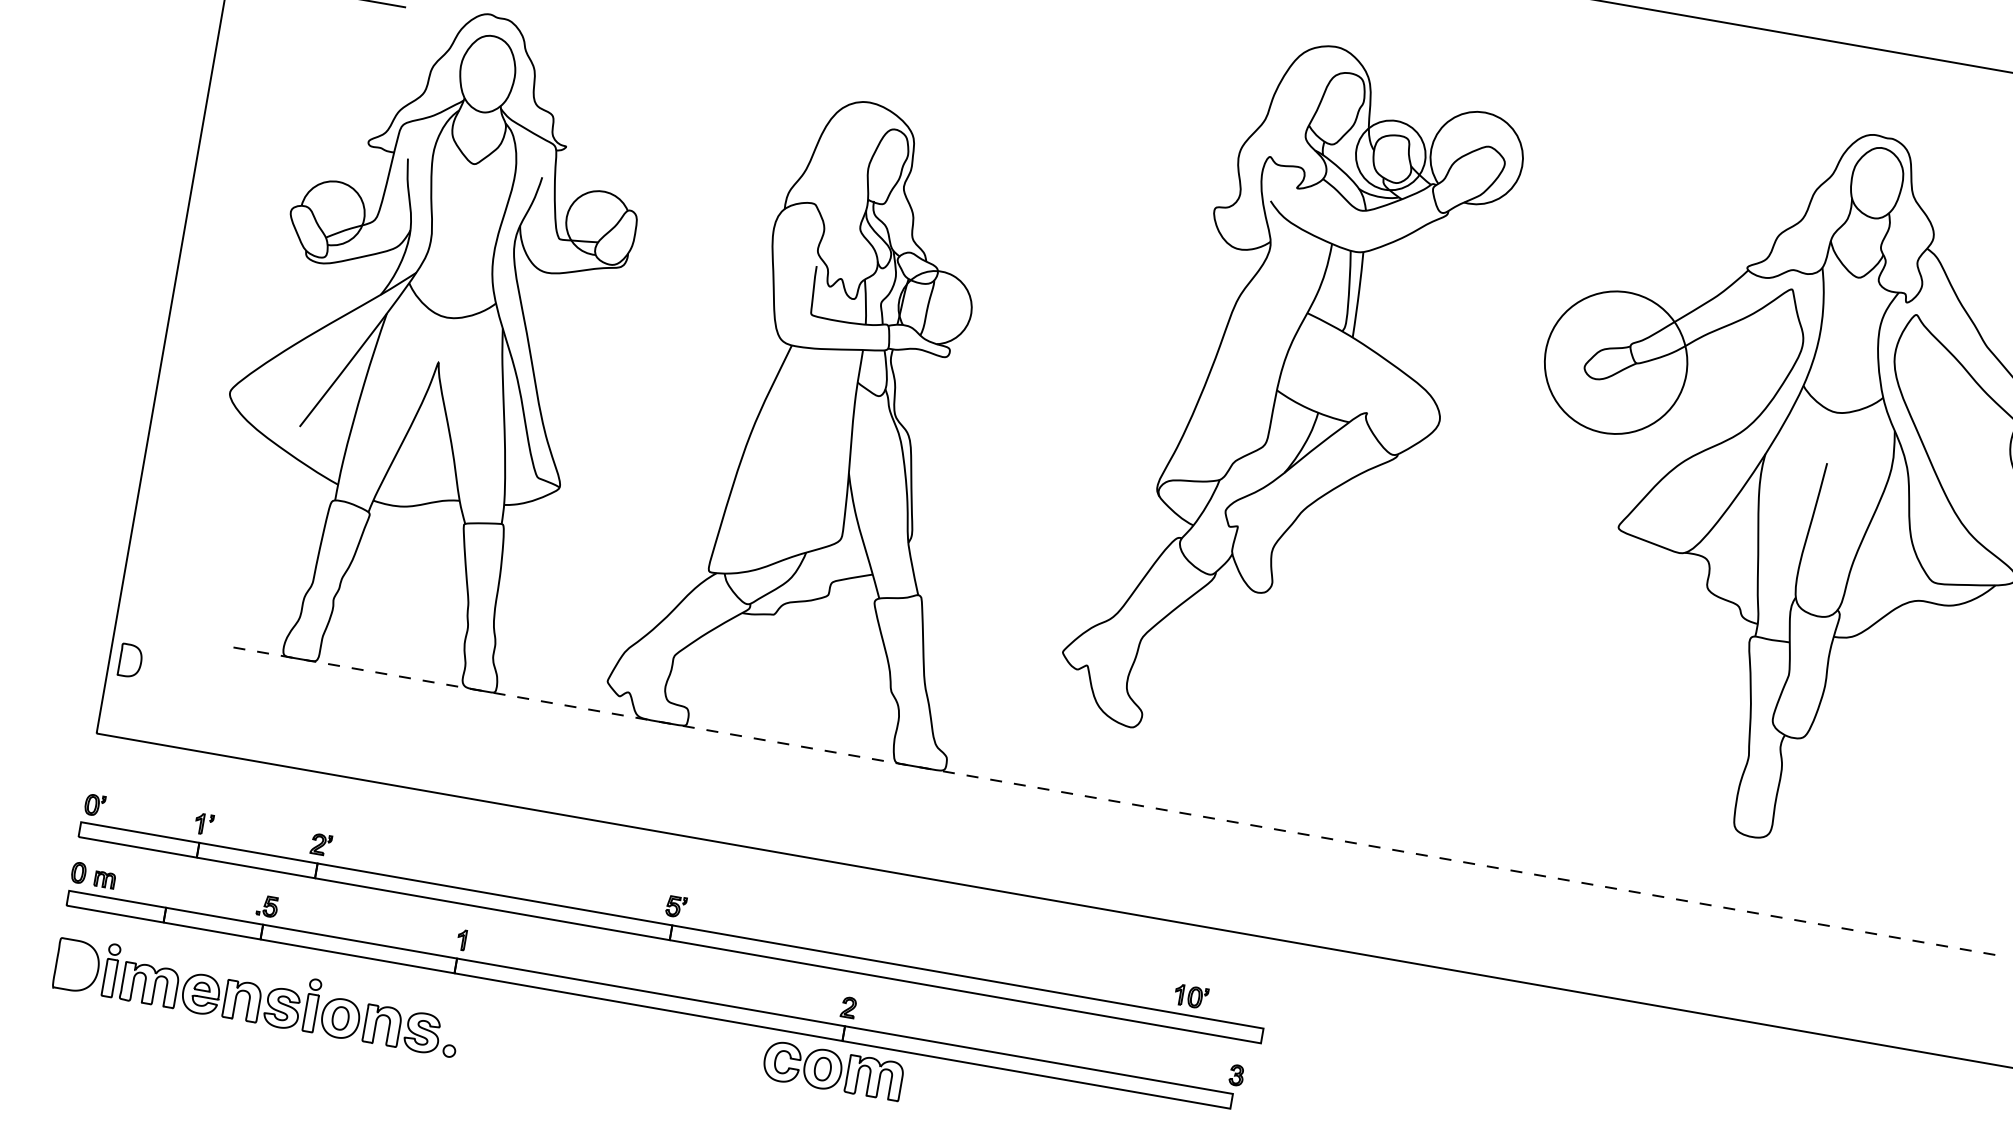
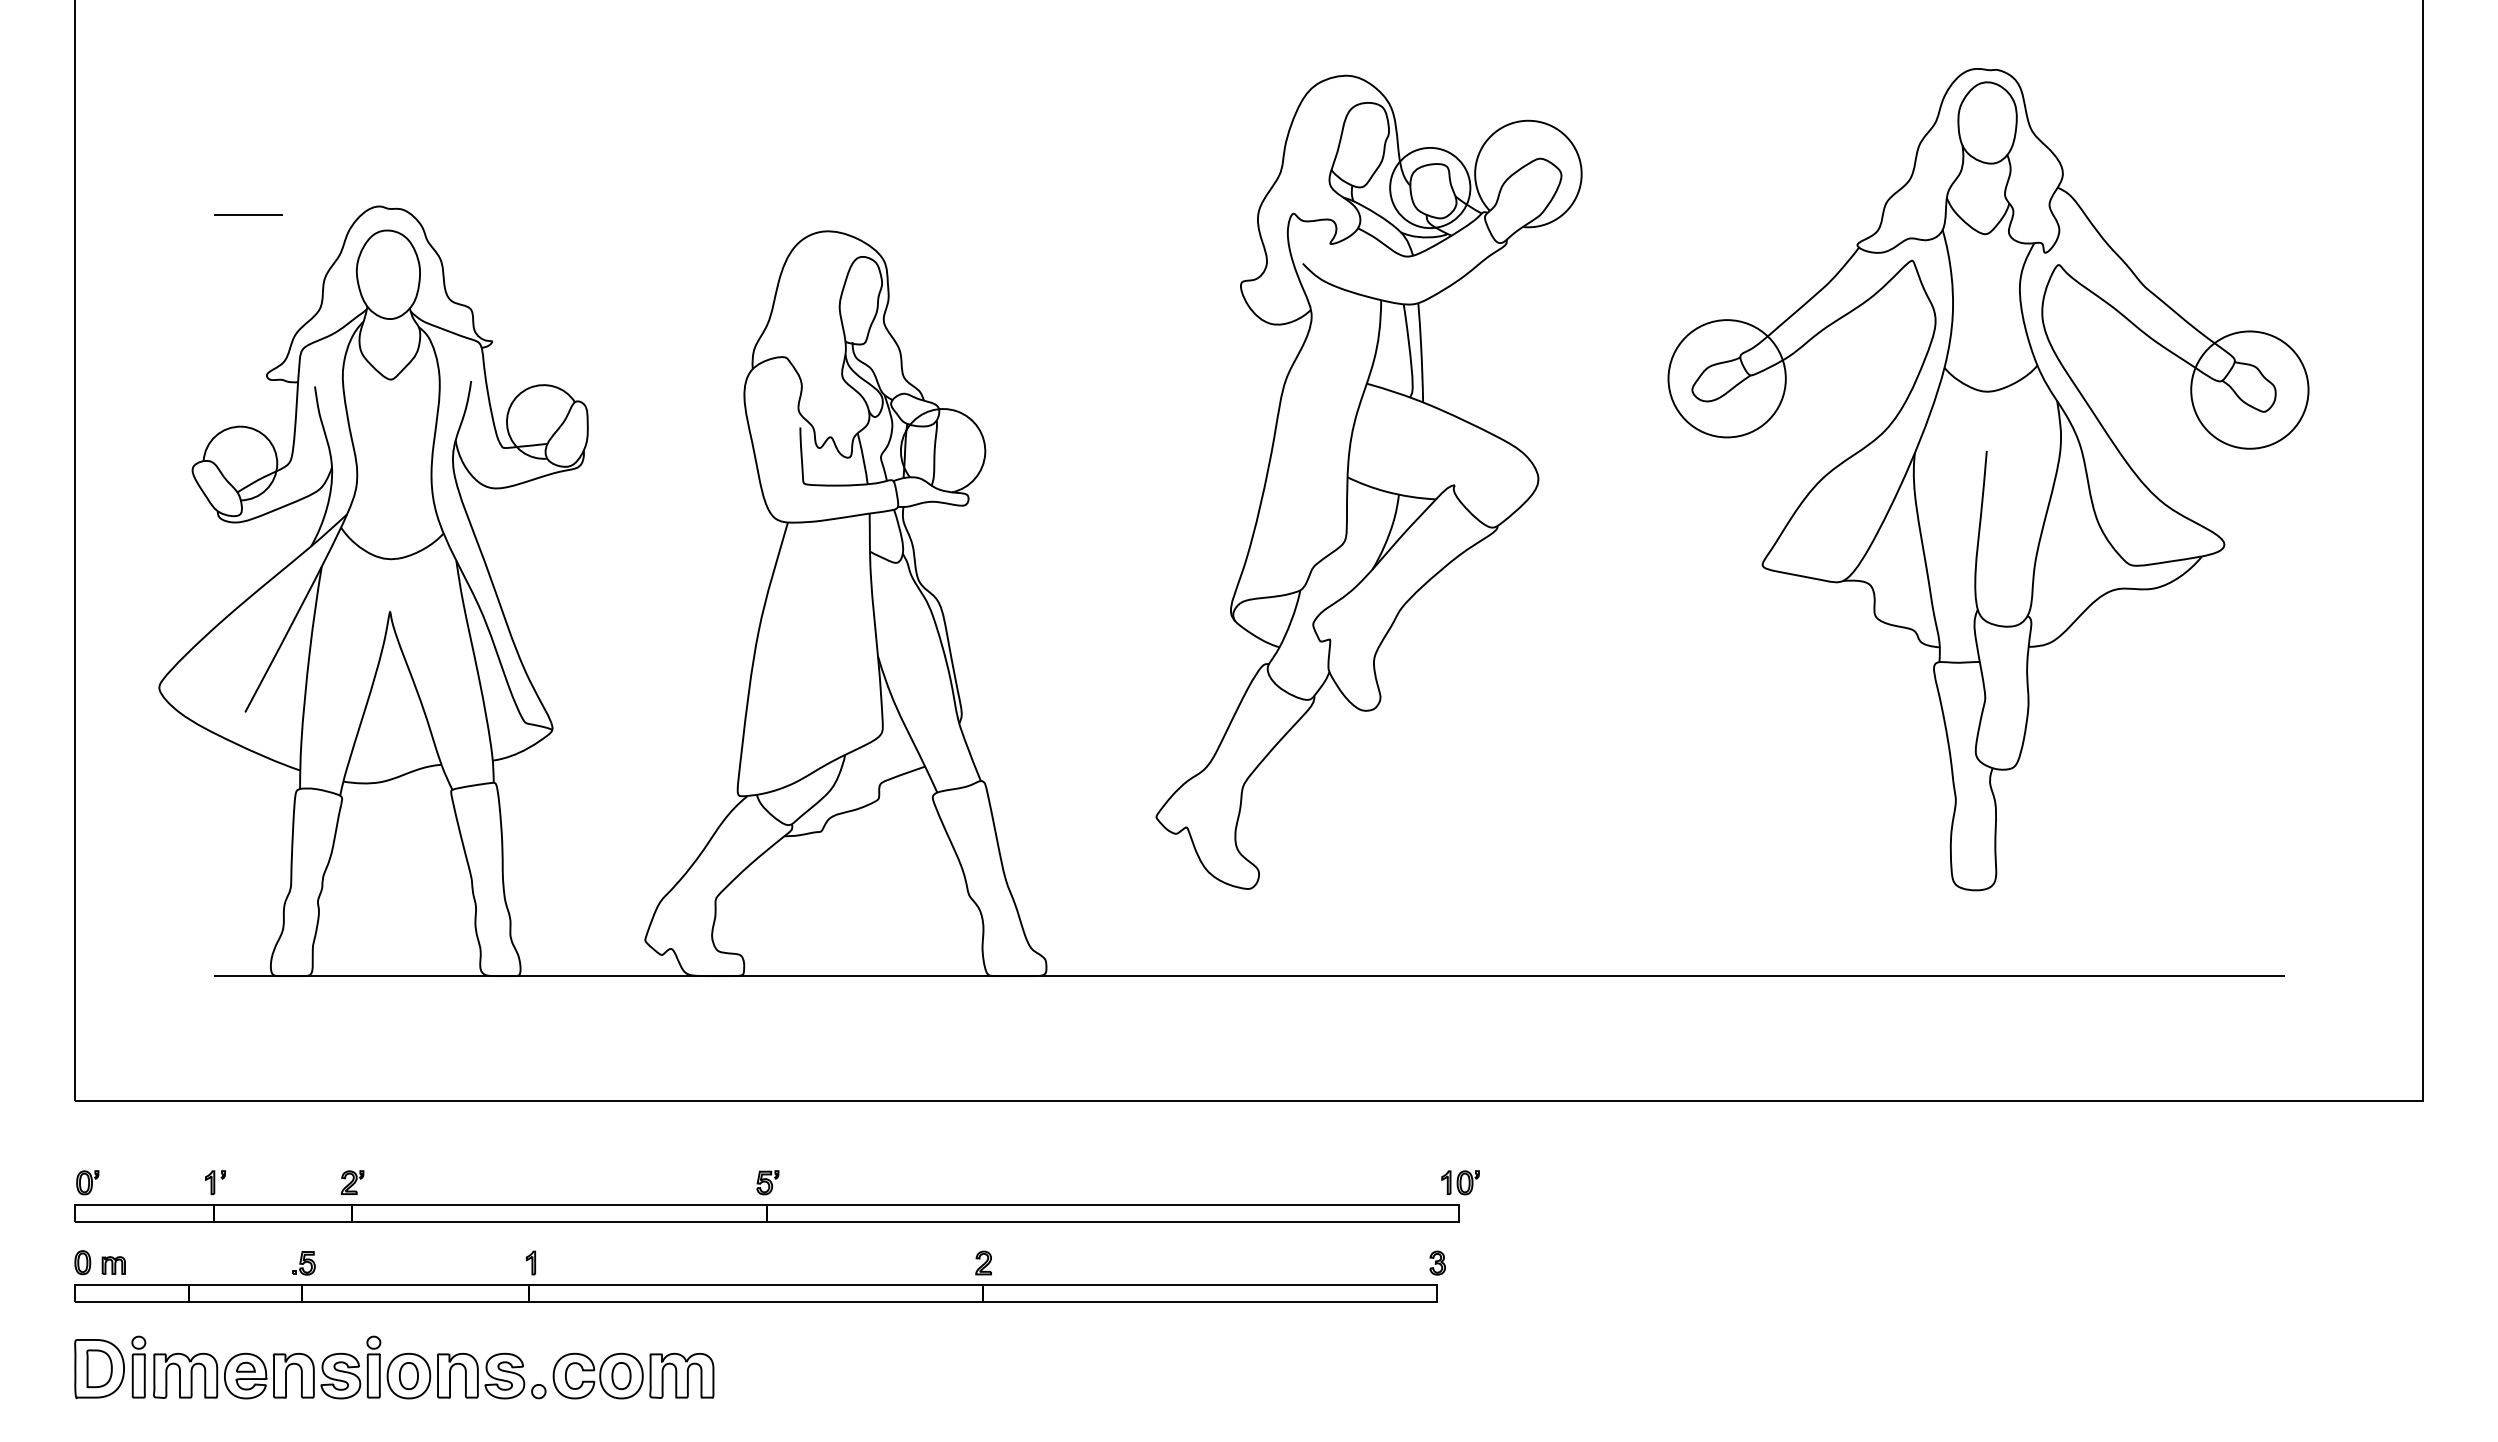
circle: (1615, 362) -> (1726, 378), size x0.71
part: (130, 660) -> (99, 1368), moved
line: (1118, 802) -> (1249, 976), dashed -> solid
part: (1191, 996) -> (1460, 1182), moved
part: (833, 1070) -> (633, 1375), moved

